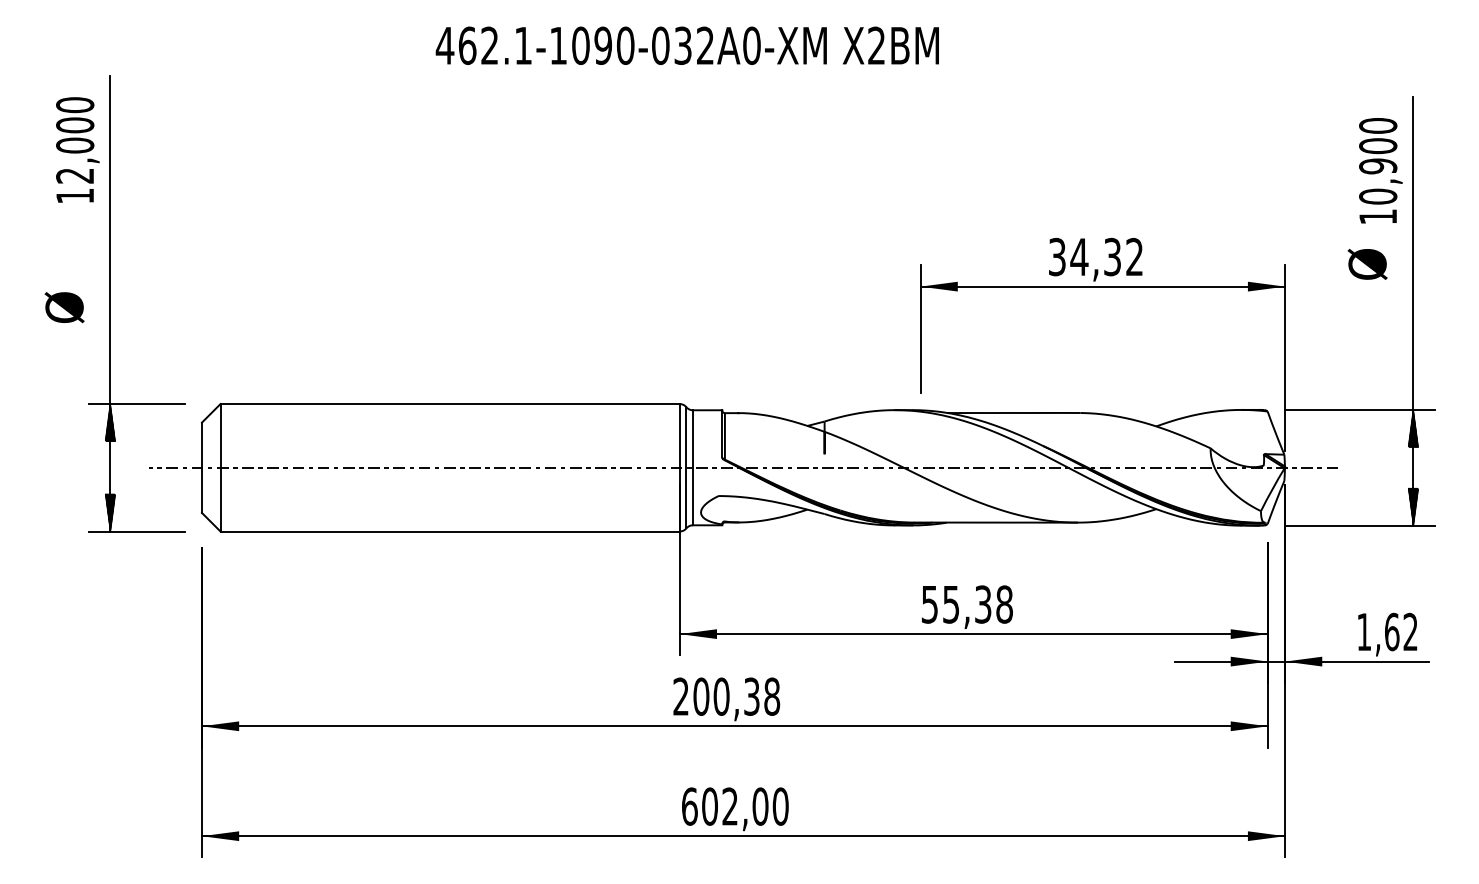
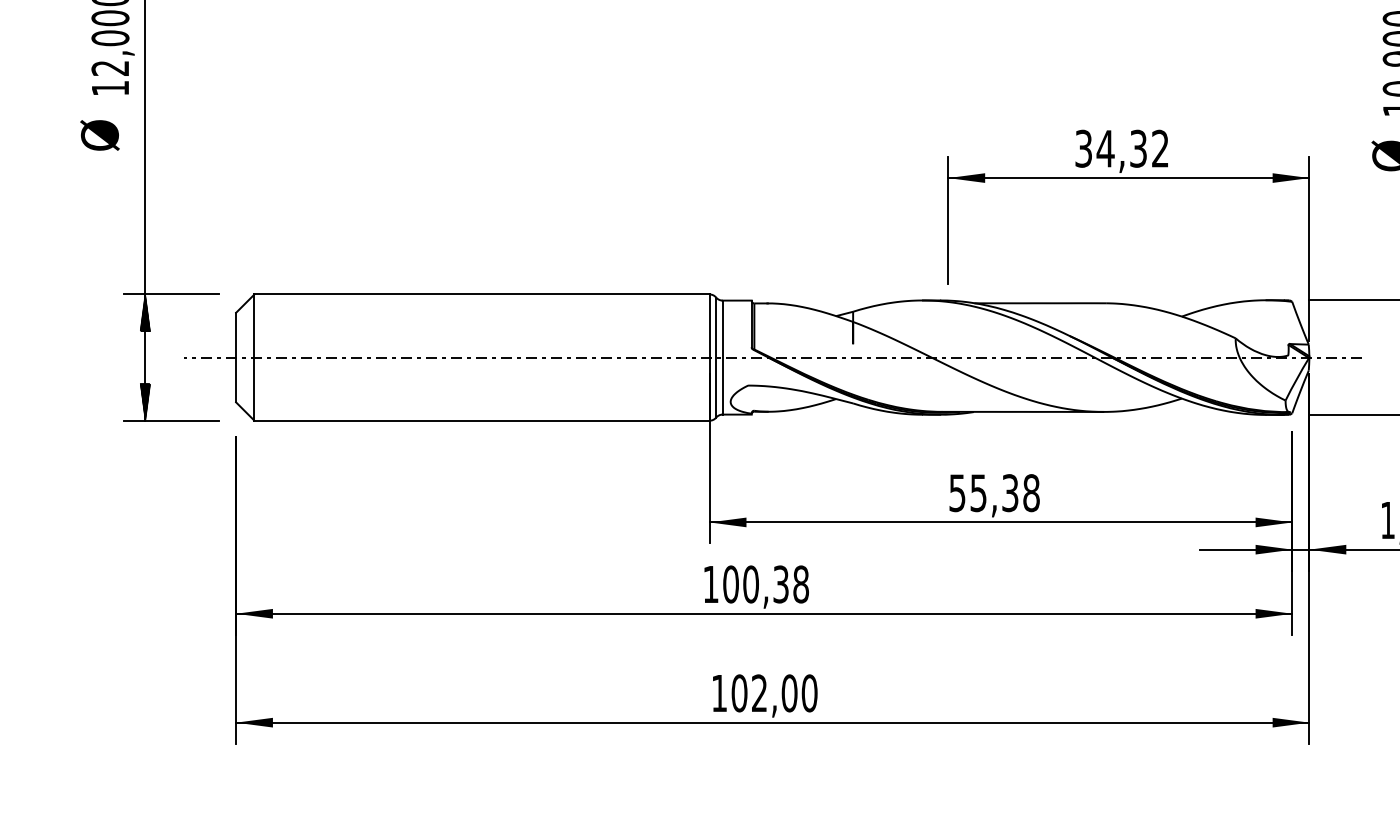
text: (64, 307) -> (99, 135), moved
text: (680, 696) -> (710, 584), 200,38 -> 100,38
text: (689, 806) -> (719, 693), 602,00 -> 102,00

